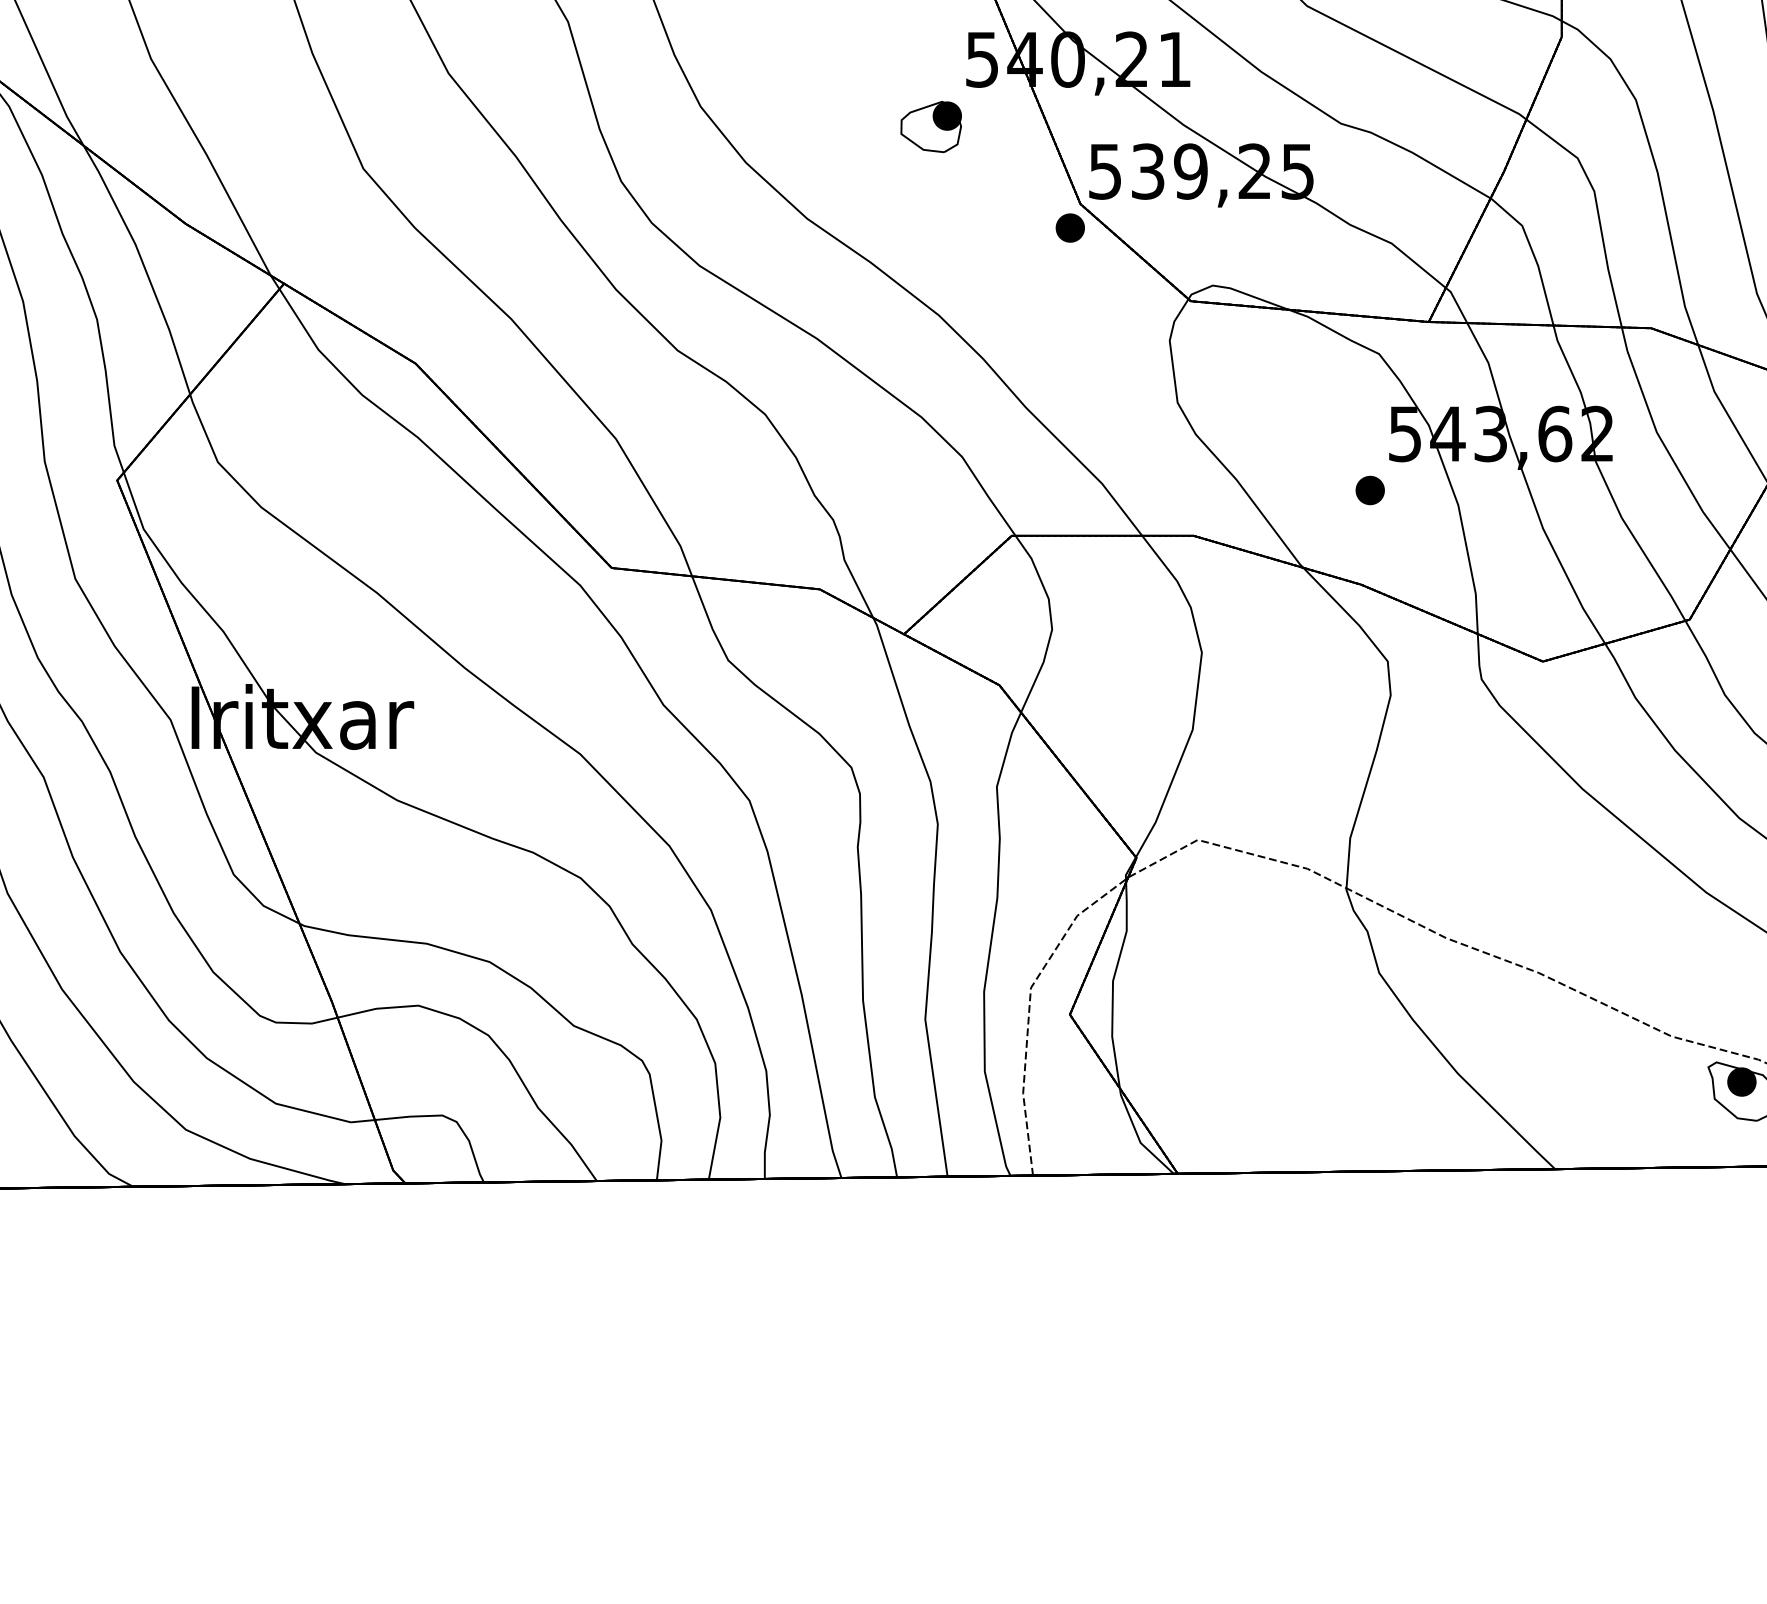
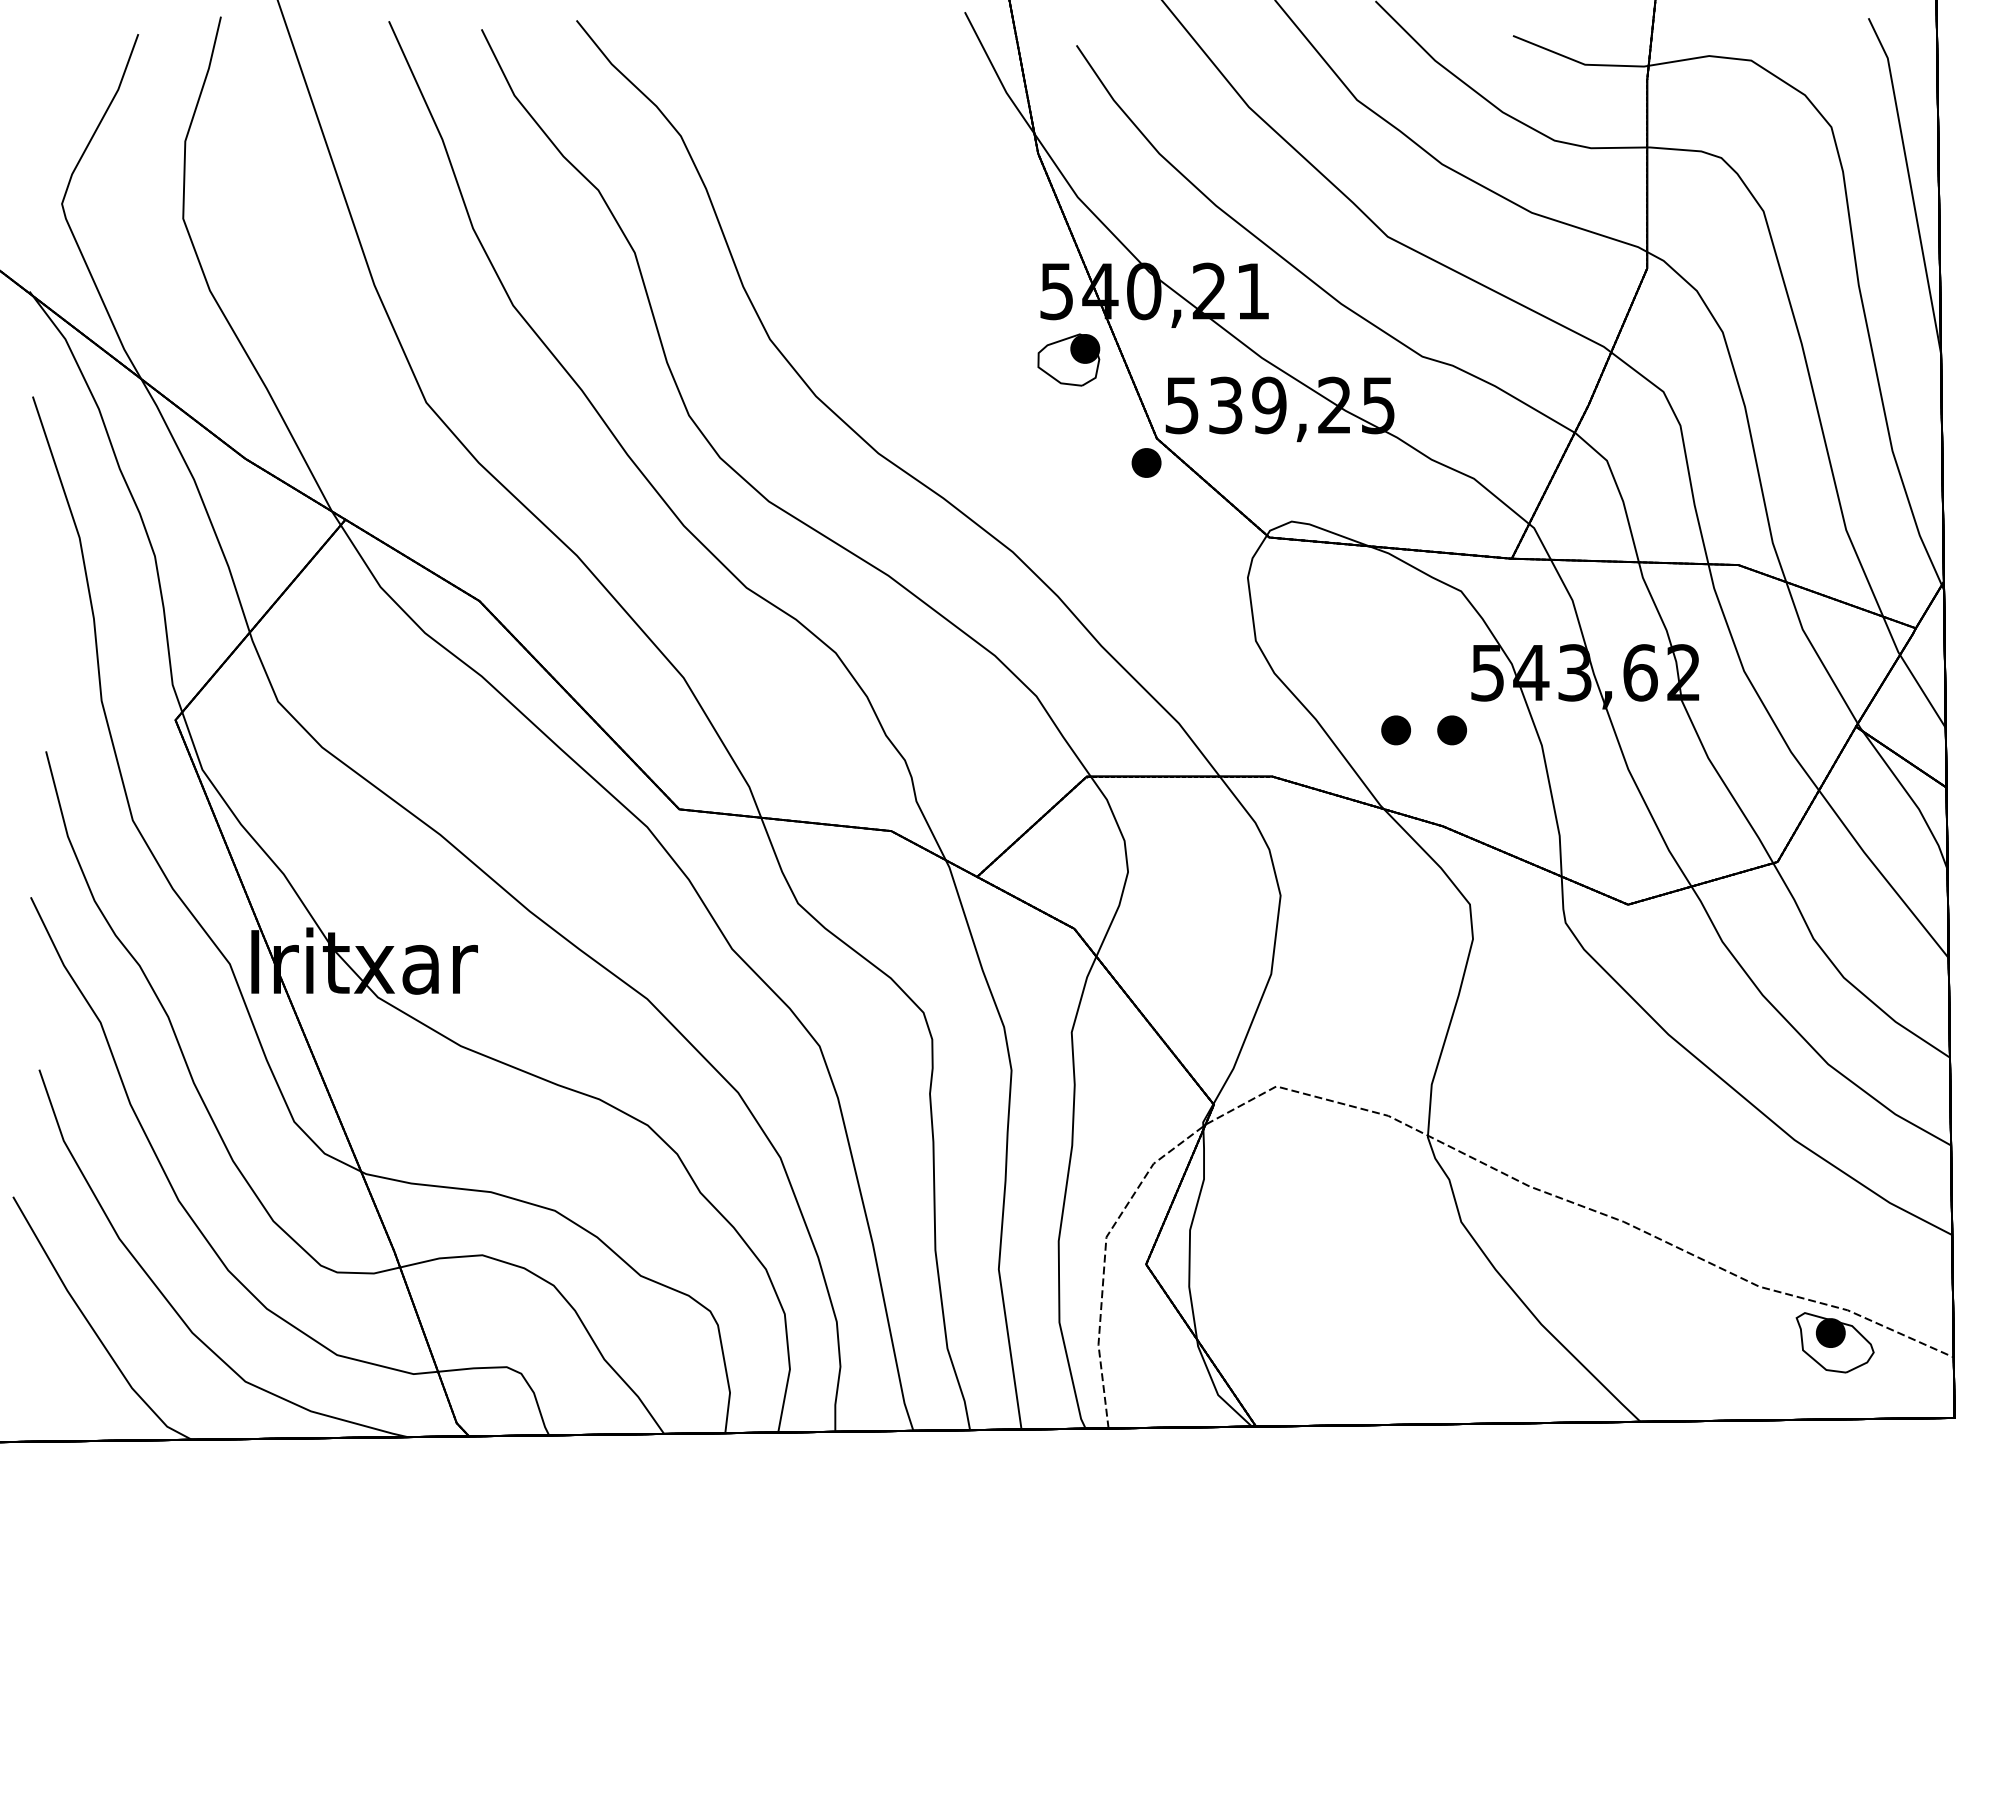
part: (930, 126) -> (1068, 359), moved
part: (1314, 490) -> (1395, 730), added

